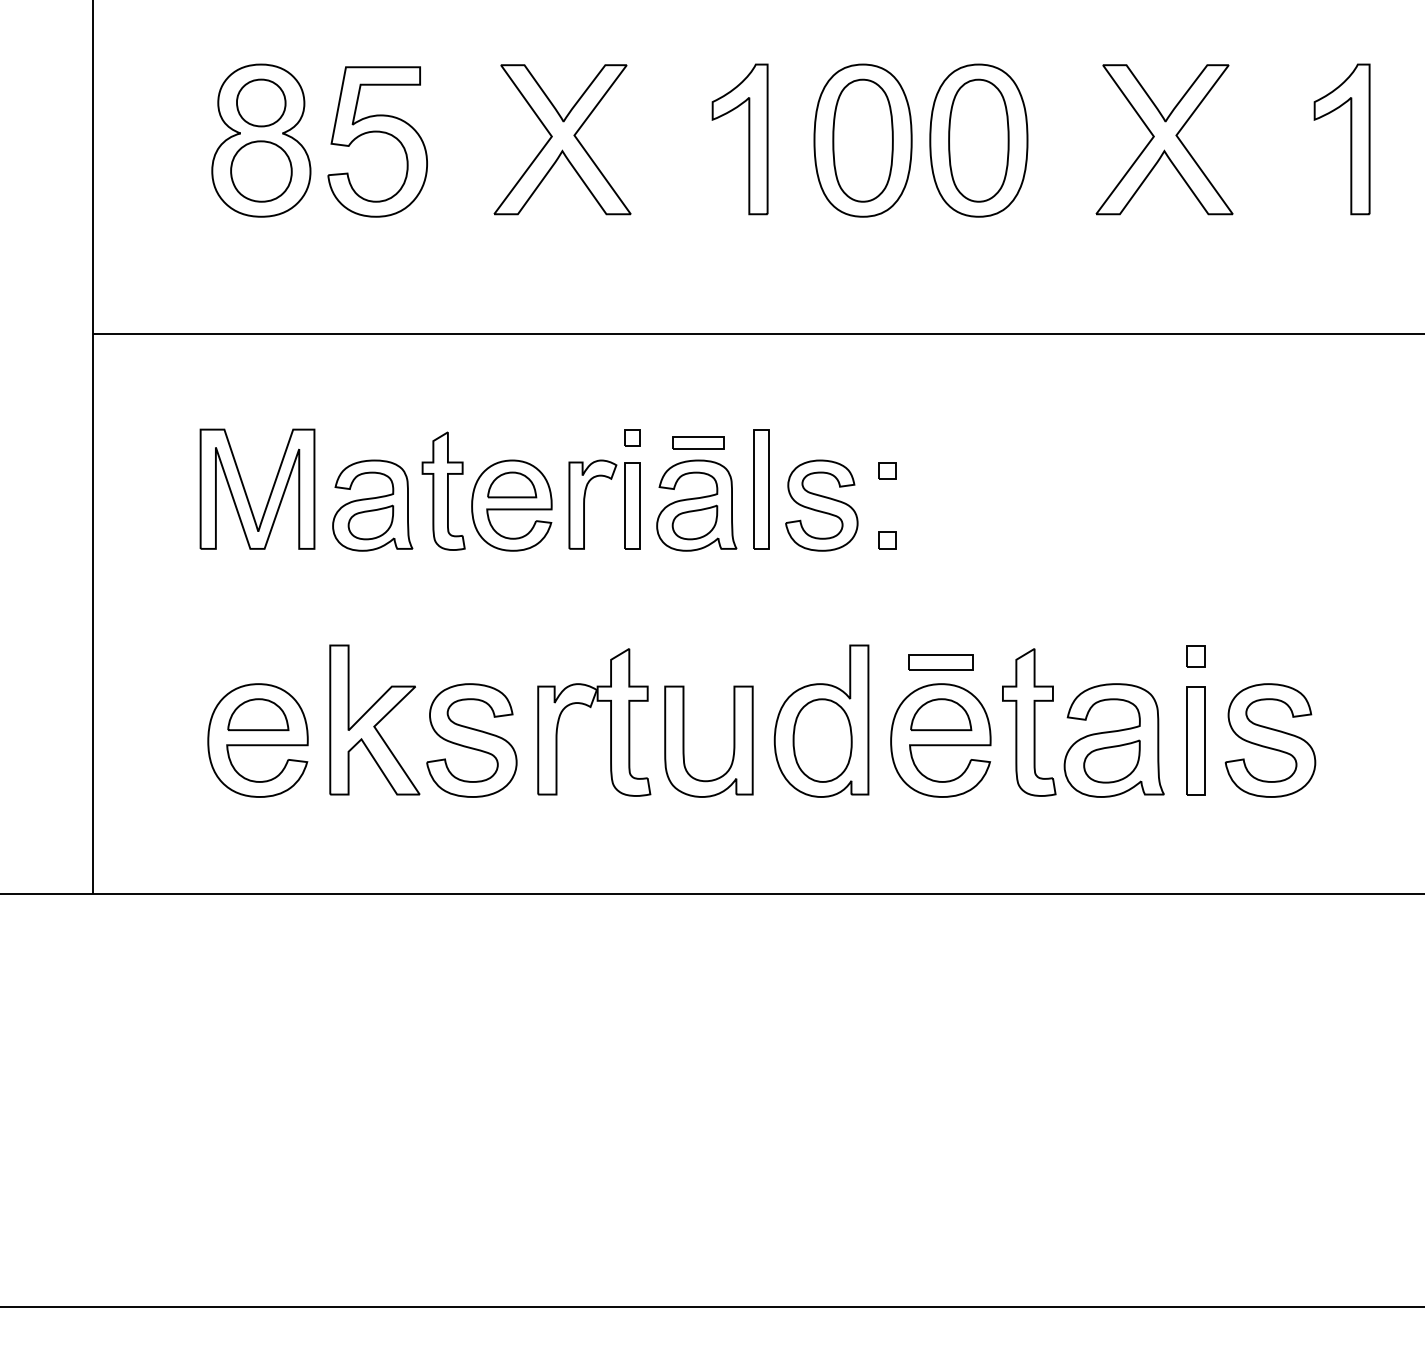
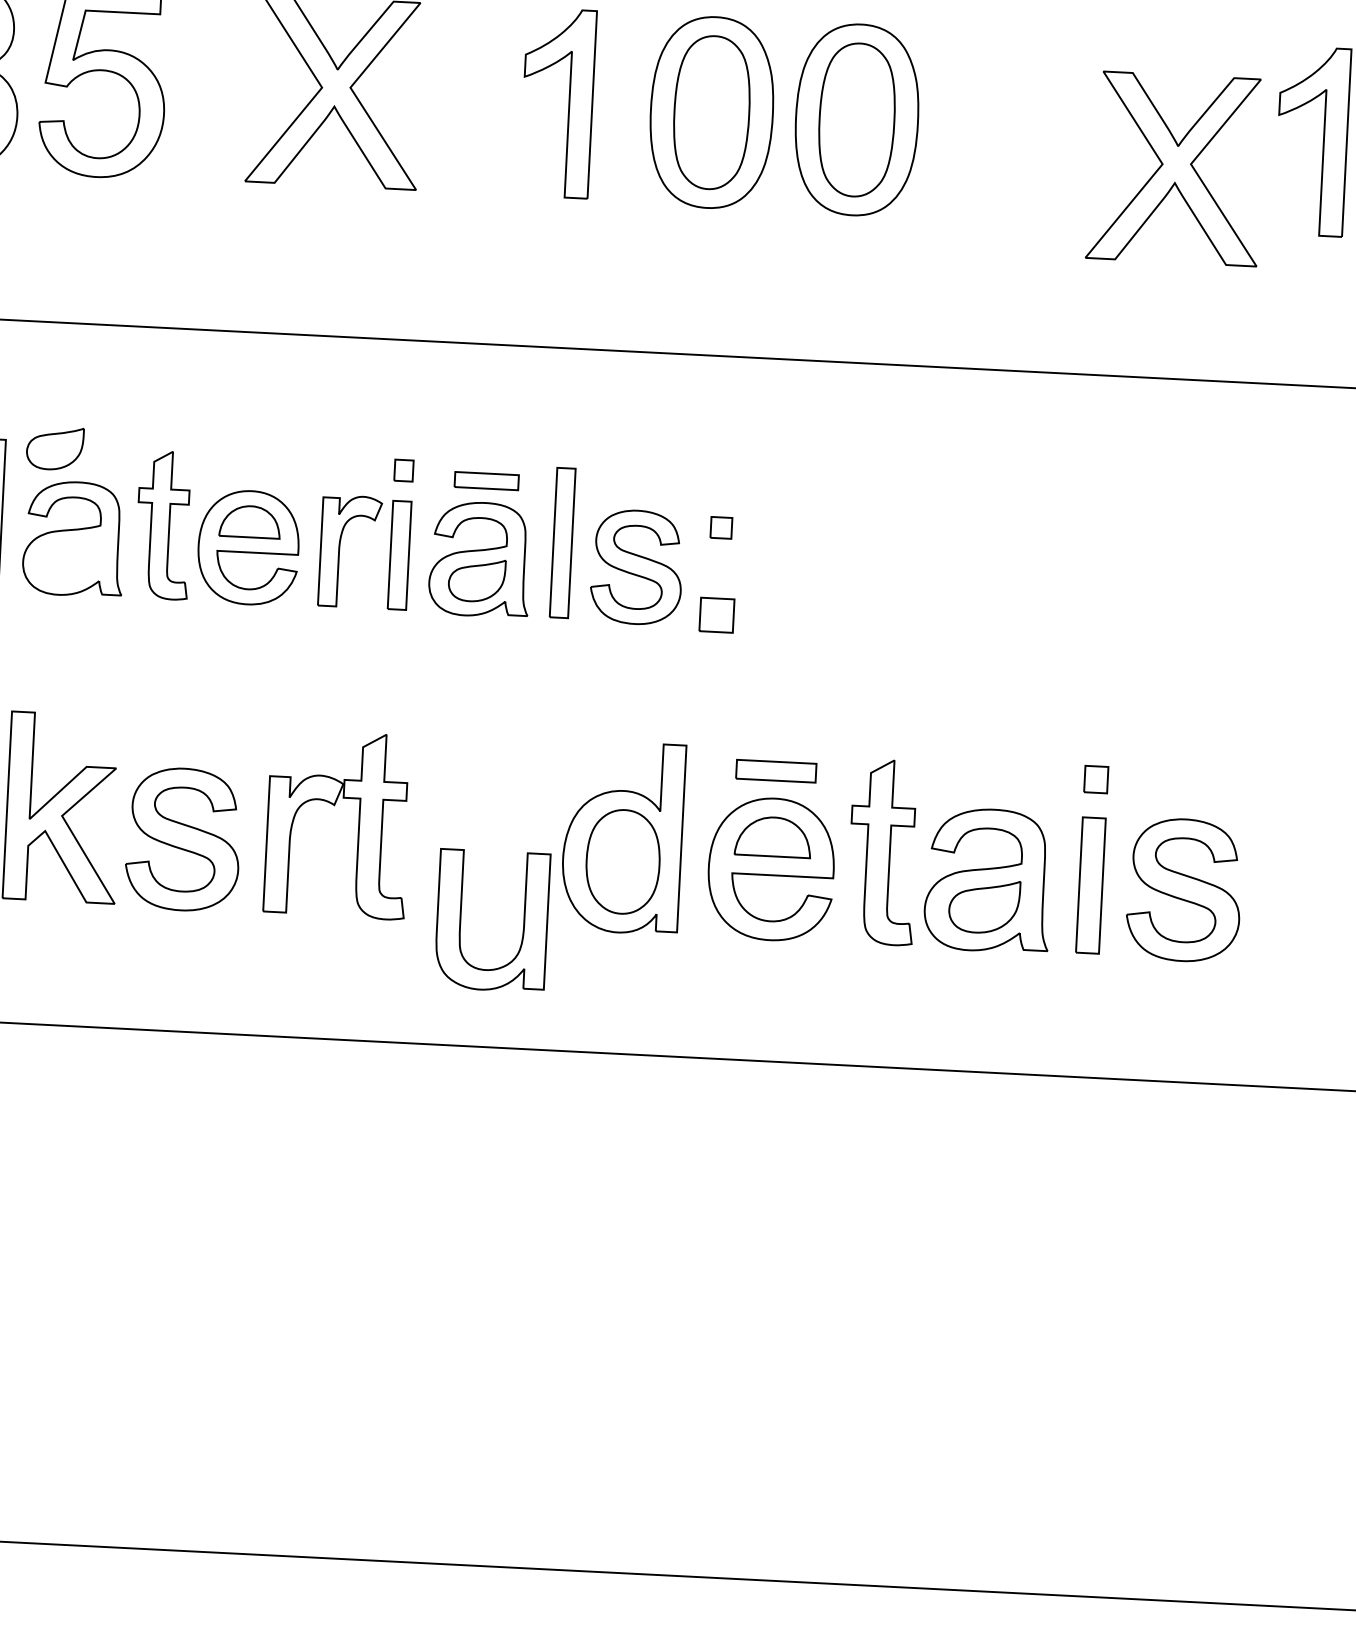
part: (1164, 139) -> (1175, 168), moved
part: (370, 522) -> (54, 448), moved
part: (887, 540) -> (717, 615), size x1.6
part: (684, 741) -> (461, 918), moved

